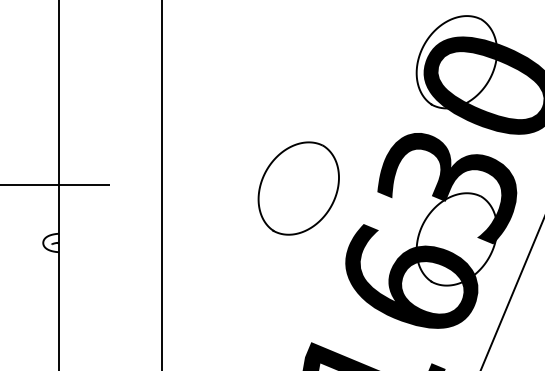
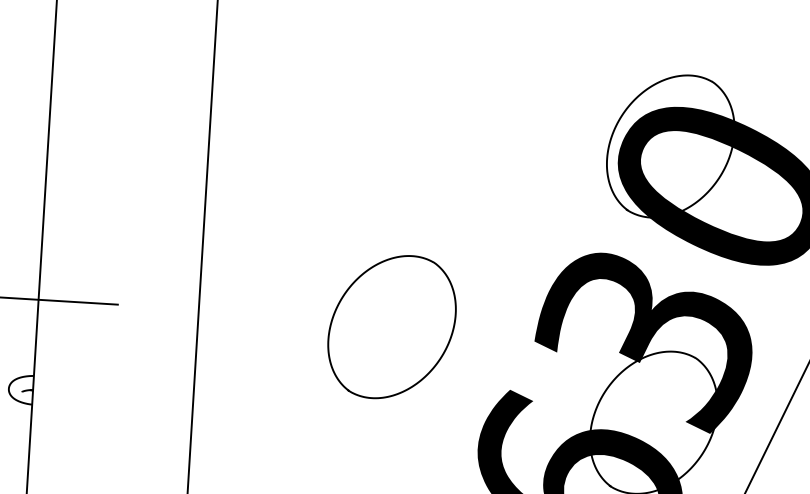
part: (298, 188) -> (391, 326), moved

